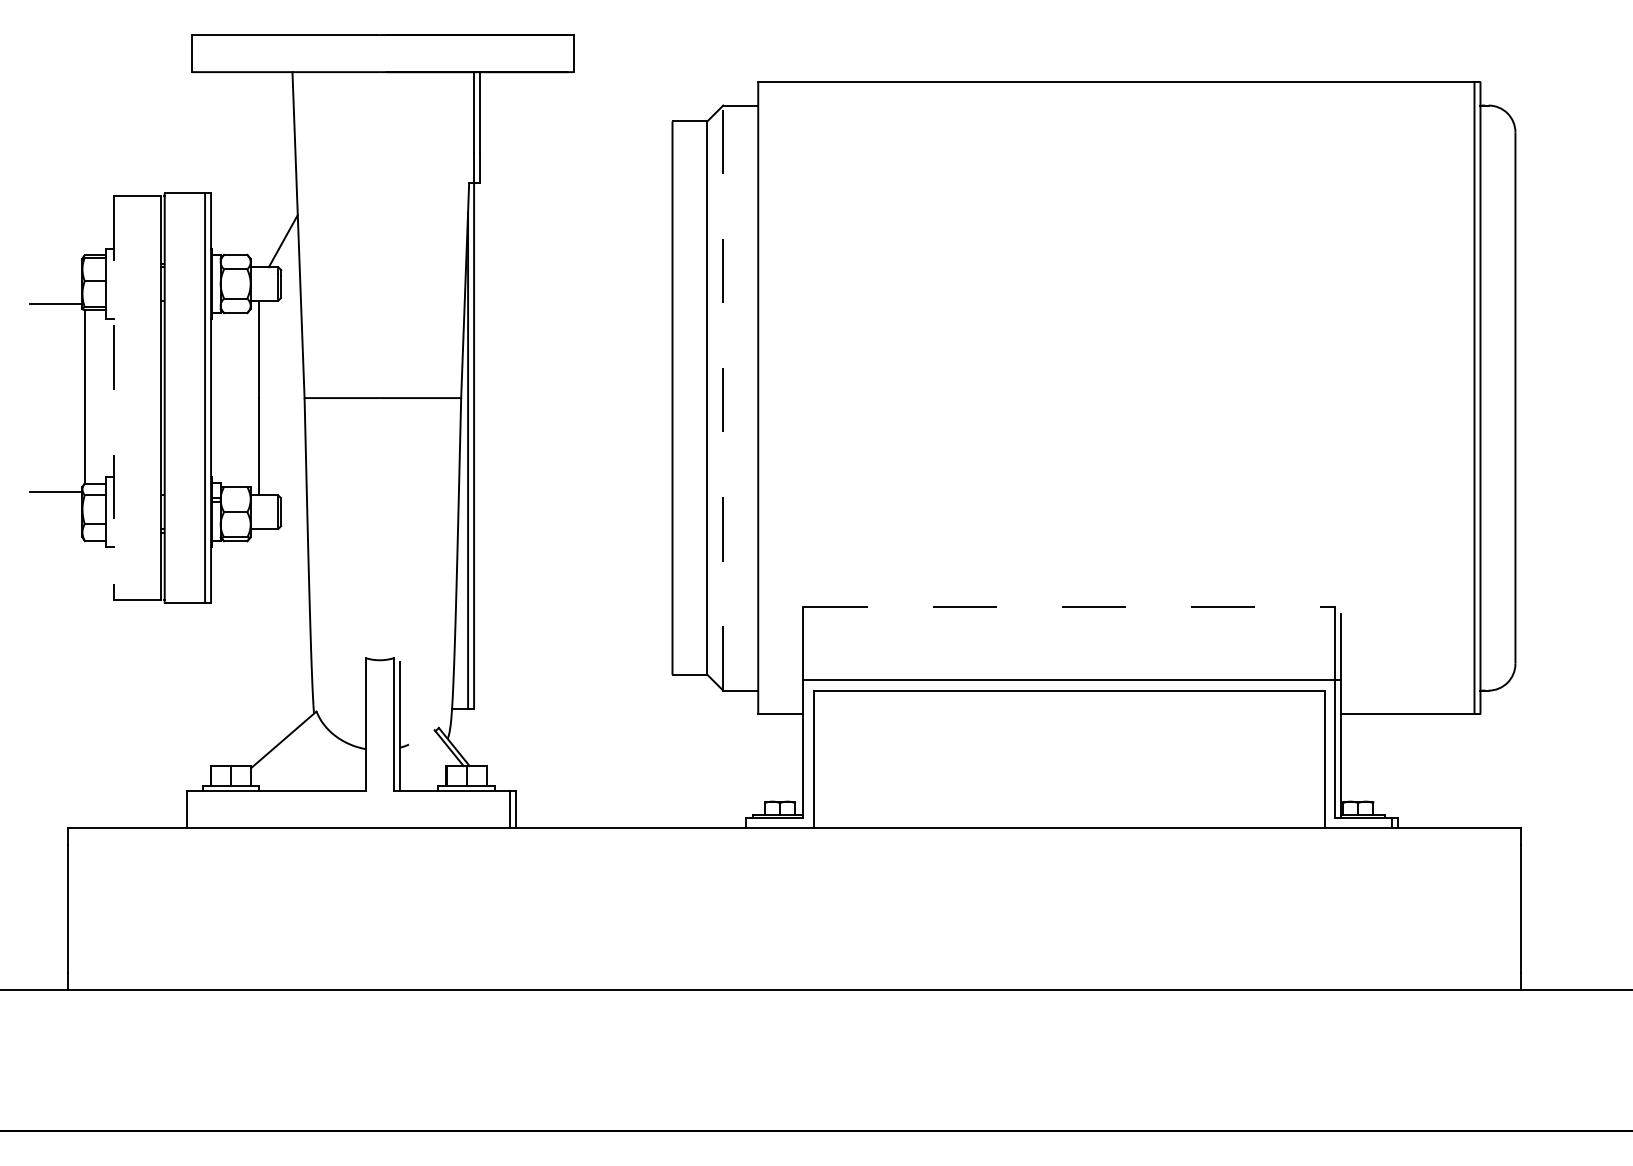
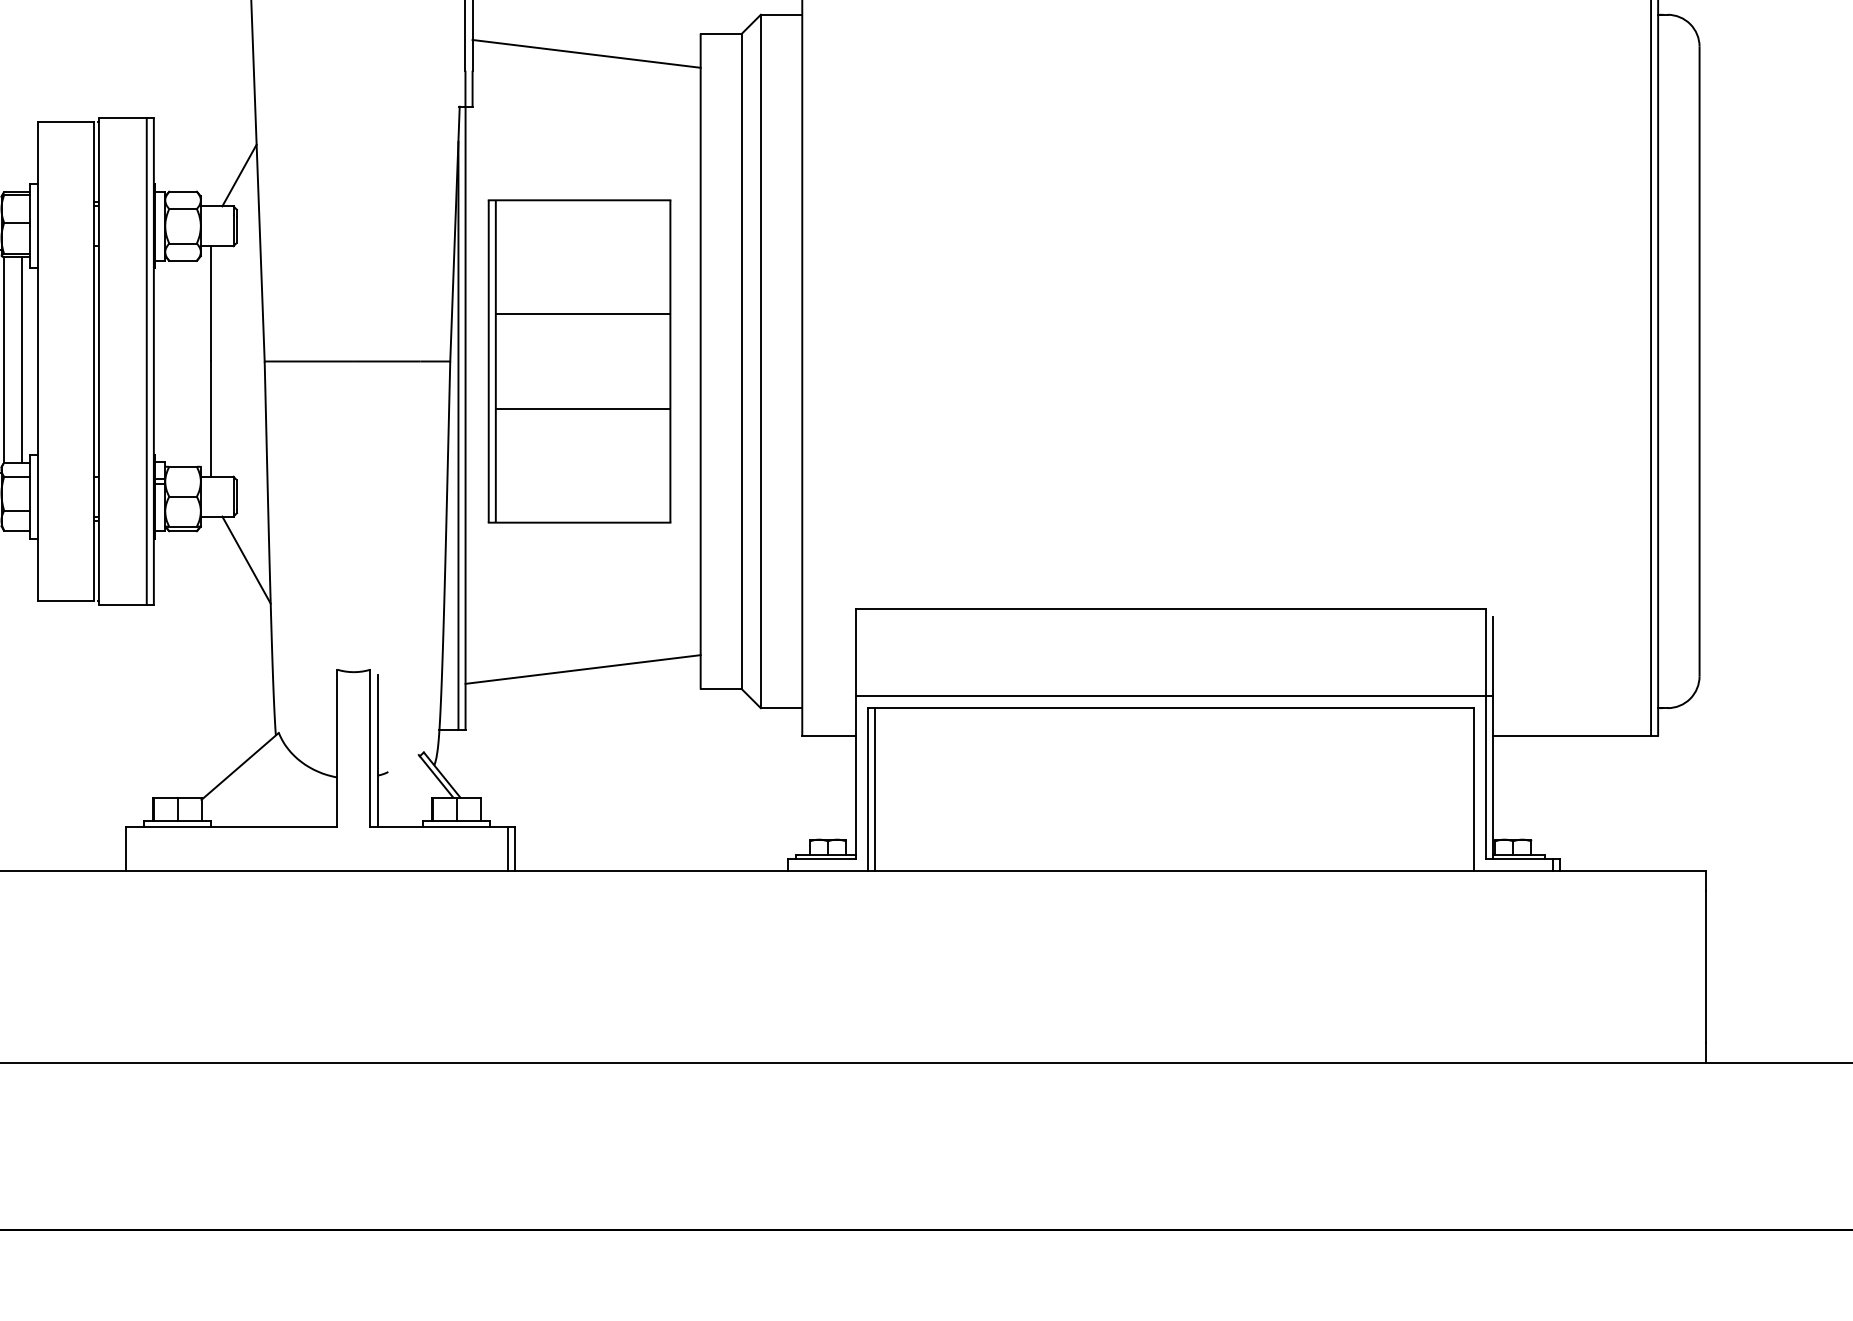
line: (576, 138) -> (586, 53), added
line: (100, 396) -> (22, 359), added
part: (569, 397) -> (578, 360), added
line: (113, 398) -> (38, 361), dashed -> solid
line: (723, 398) -> (761, 361), dashed -> solid
line: (288, 565) -> (245, 559), added
line: (1069, 607) -> (1171, 609), dashed -> solid
line: (573, 657) -> (583, 668), added
line: (819, 759) -> (874, 789), added

